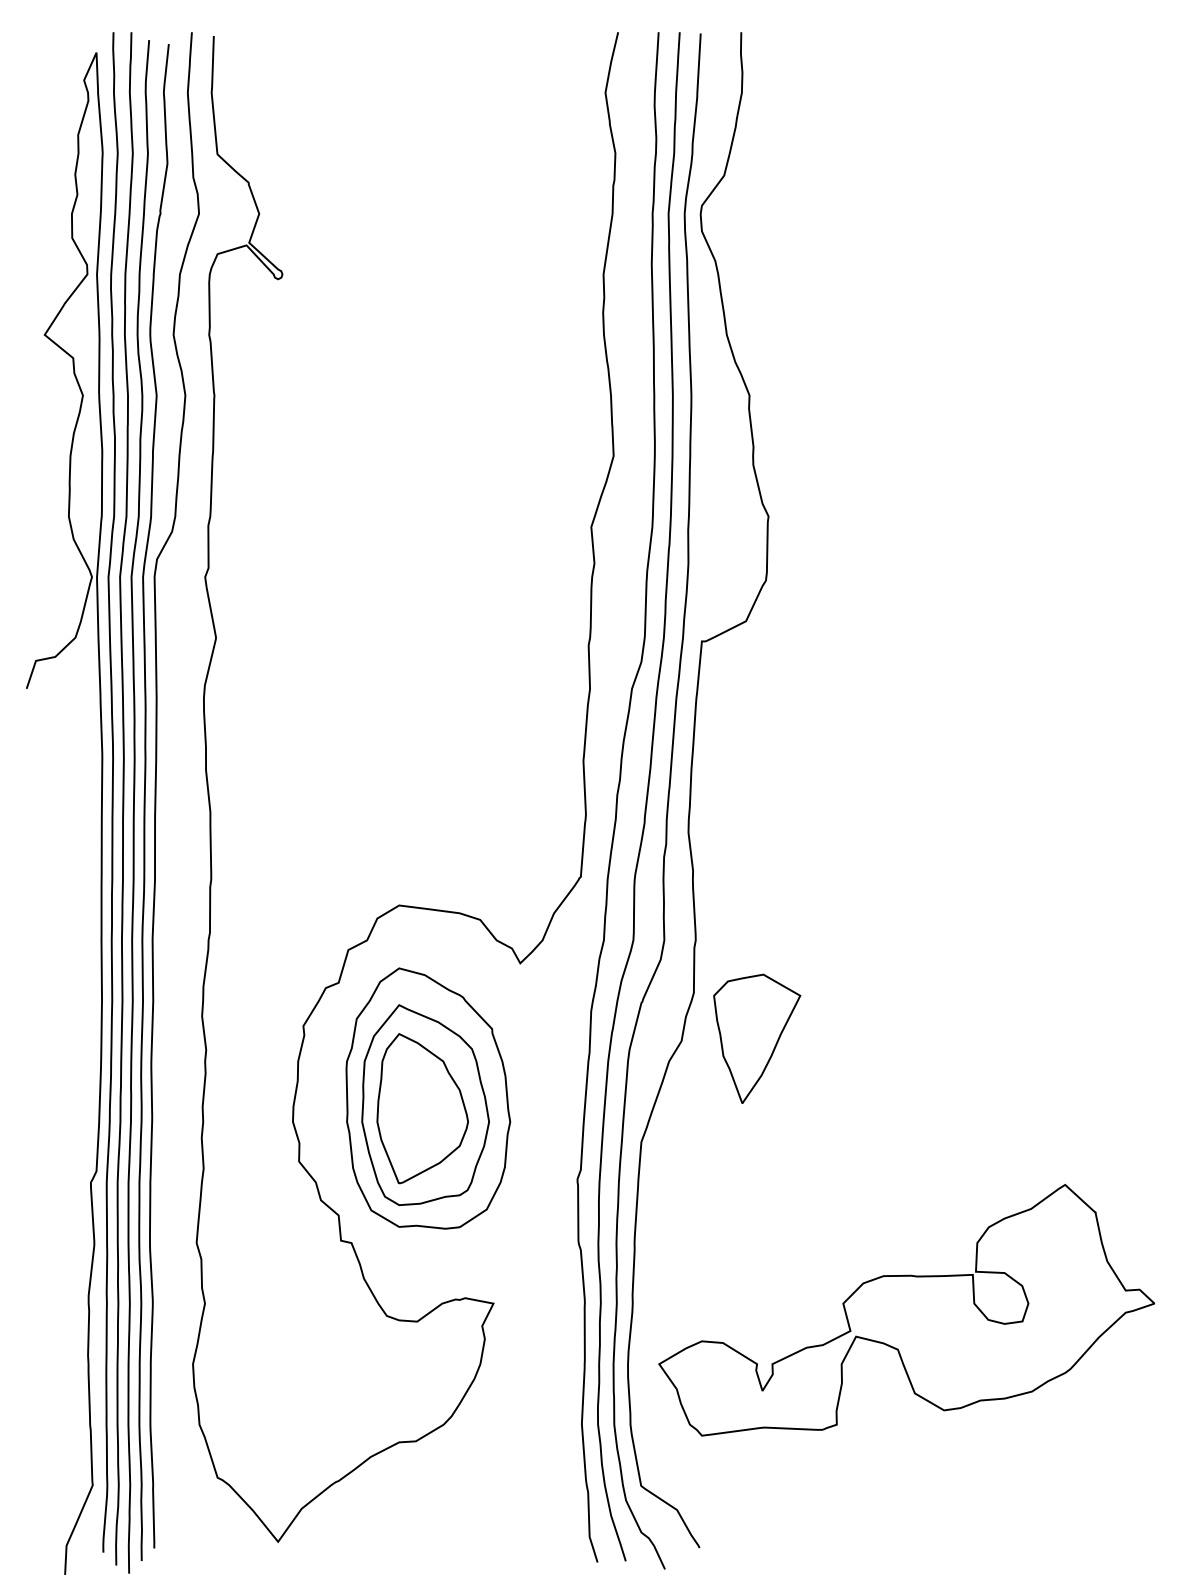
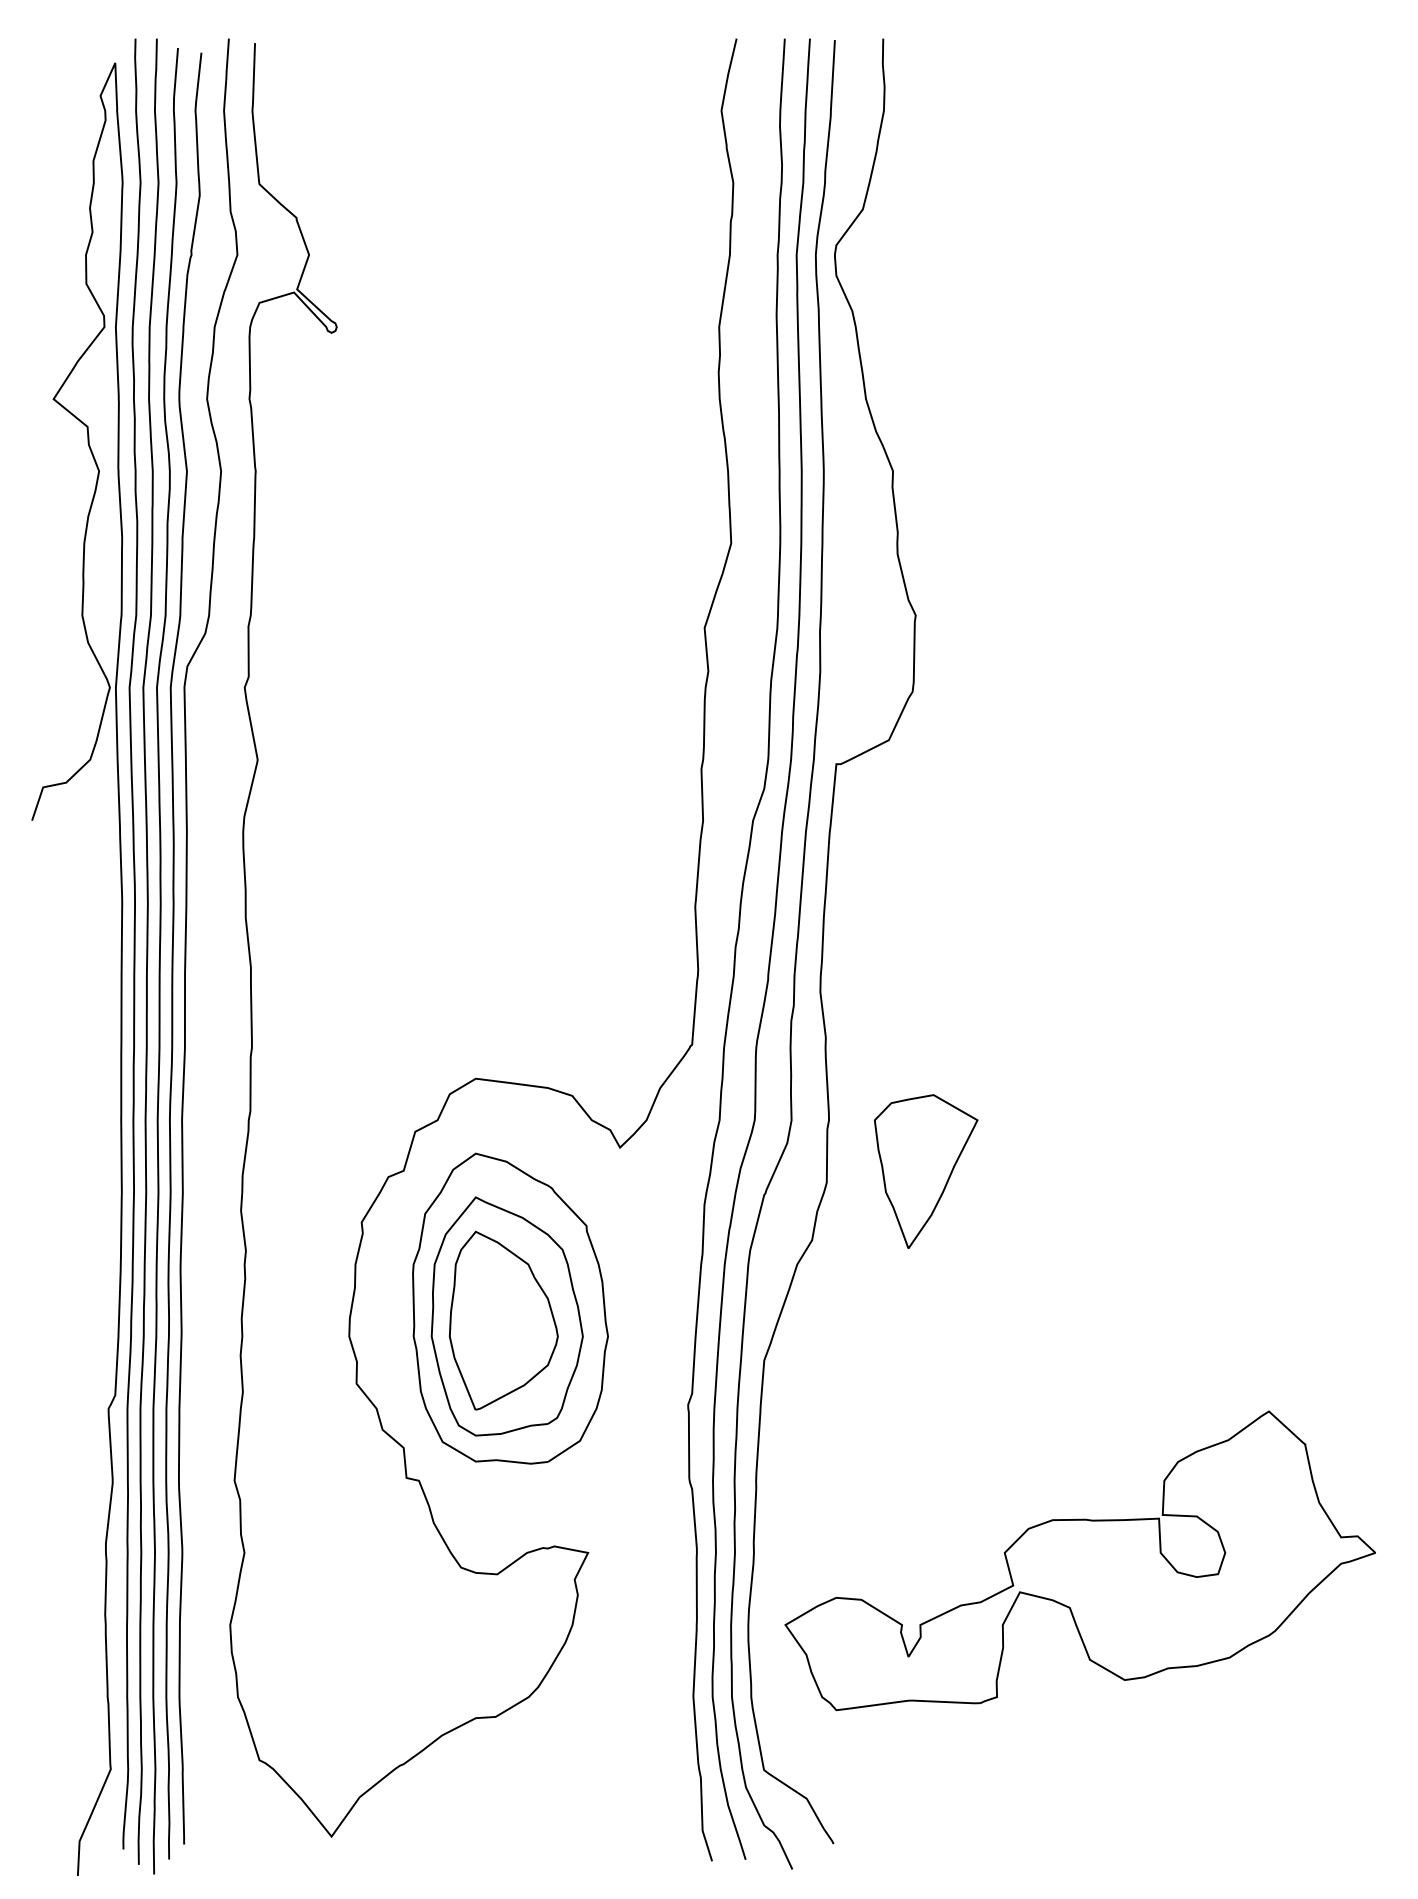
part: (757, 1038) -> (926, 1171), moved

